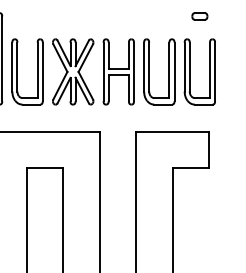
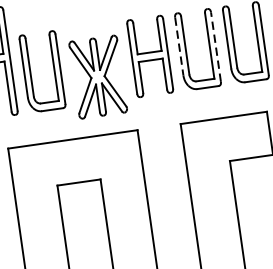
line: (144, 67) -> (179, 46), solid -> dashed
part: (73, 71) -> (98, 76), moved
line: (174, 71) -> (215, 46), solid -> dashed

